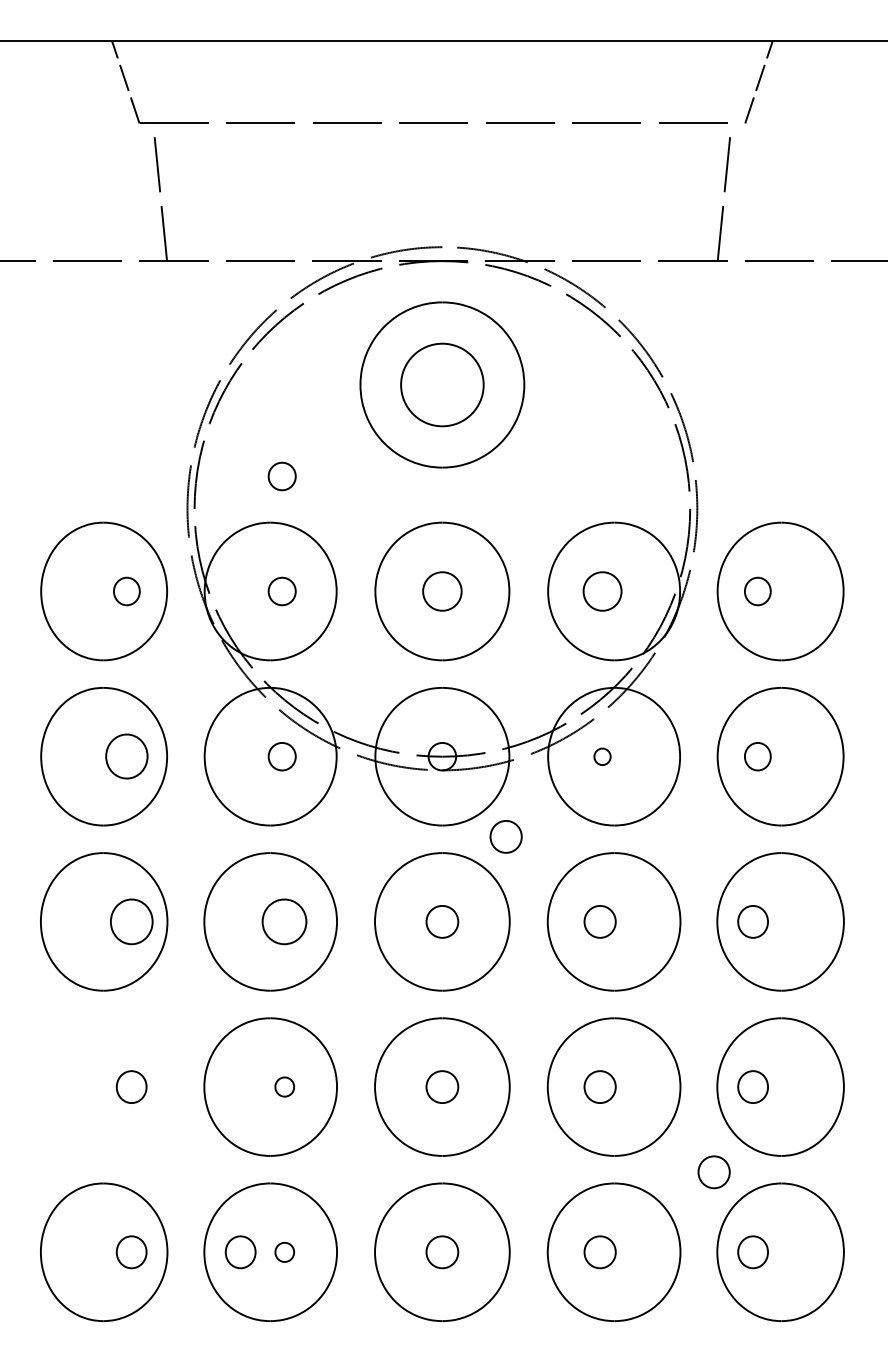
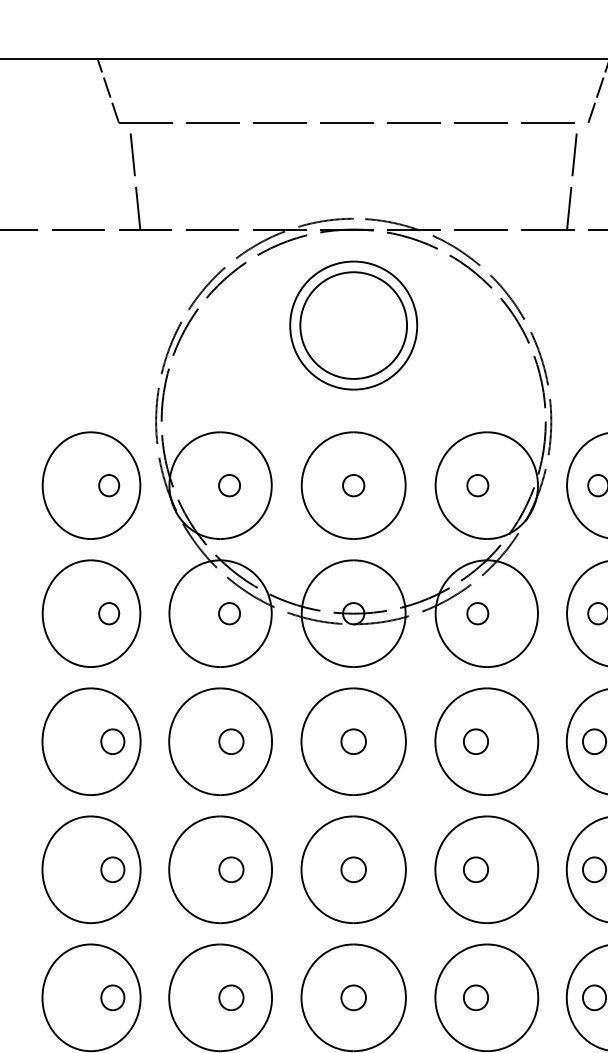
circle: (442, 384) -> (353, 325), size x1.67
part: (281, 476) -> (228, 396), removed
circle: (442, 591) -> (353, 485), size x0.71
part: (602, 591) -> (477, 485), size x0.71
part: (126, 756) -> (108, 613), size x0.62
part: (602, 756) -> (477, 613), size x1.67
part: (505, 836) -> (402, 675), removed
part: (131, 921) -> (112, 741), size x0.71
part: (284, 921) -> (231, 741), size x0.71
part: (104, 1086) -> (91, 869), added
part: (284, 1086) -> (231, 869), size x1.67
part: (713, 1172) -> (563, 935), removed
part: (240, 1252) -> (197, 997), removed
part: (284, 1252) -> (231, 997), size x1.67

